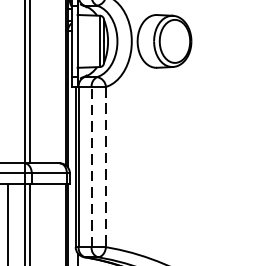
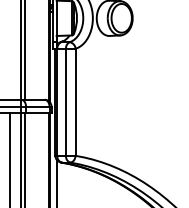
line: (92, 167) -> (66, 102), dashed -> solid
line: (105, 167) -> (75, 102), dashed -> solid

